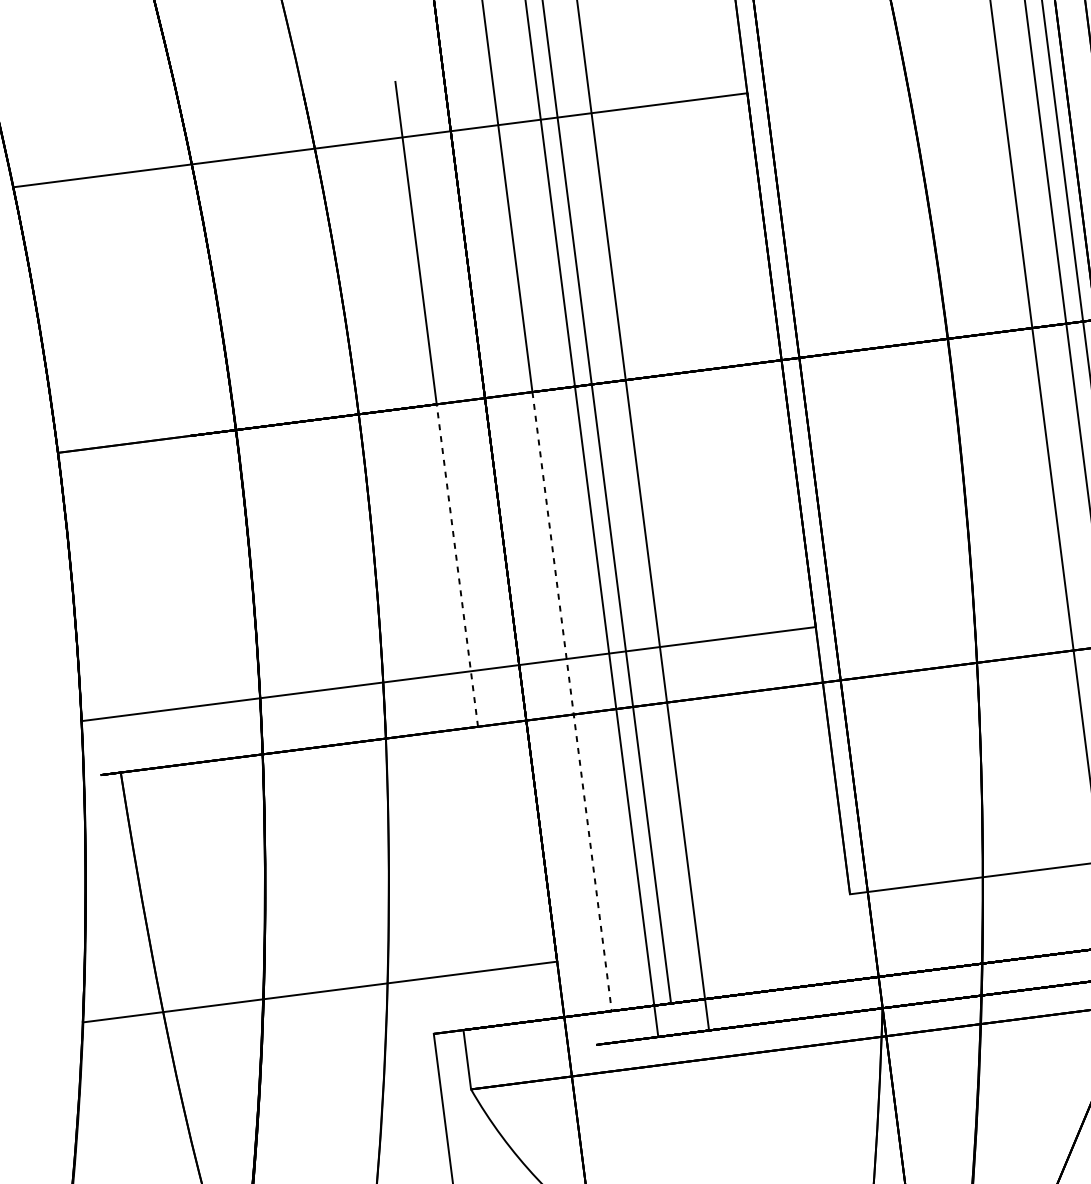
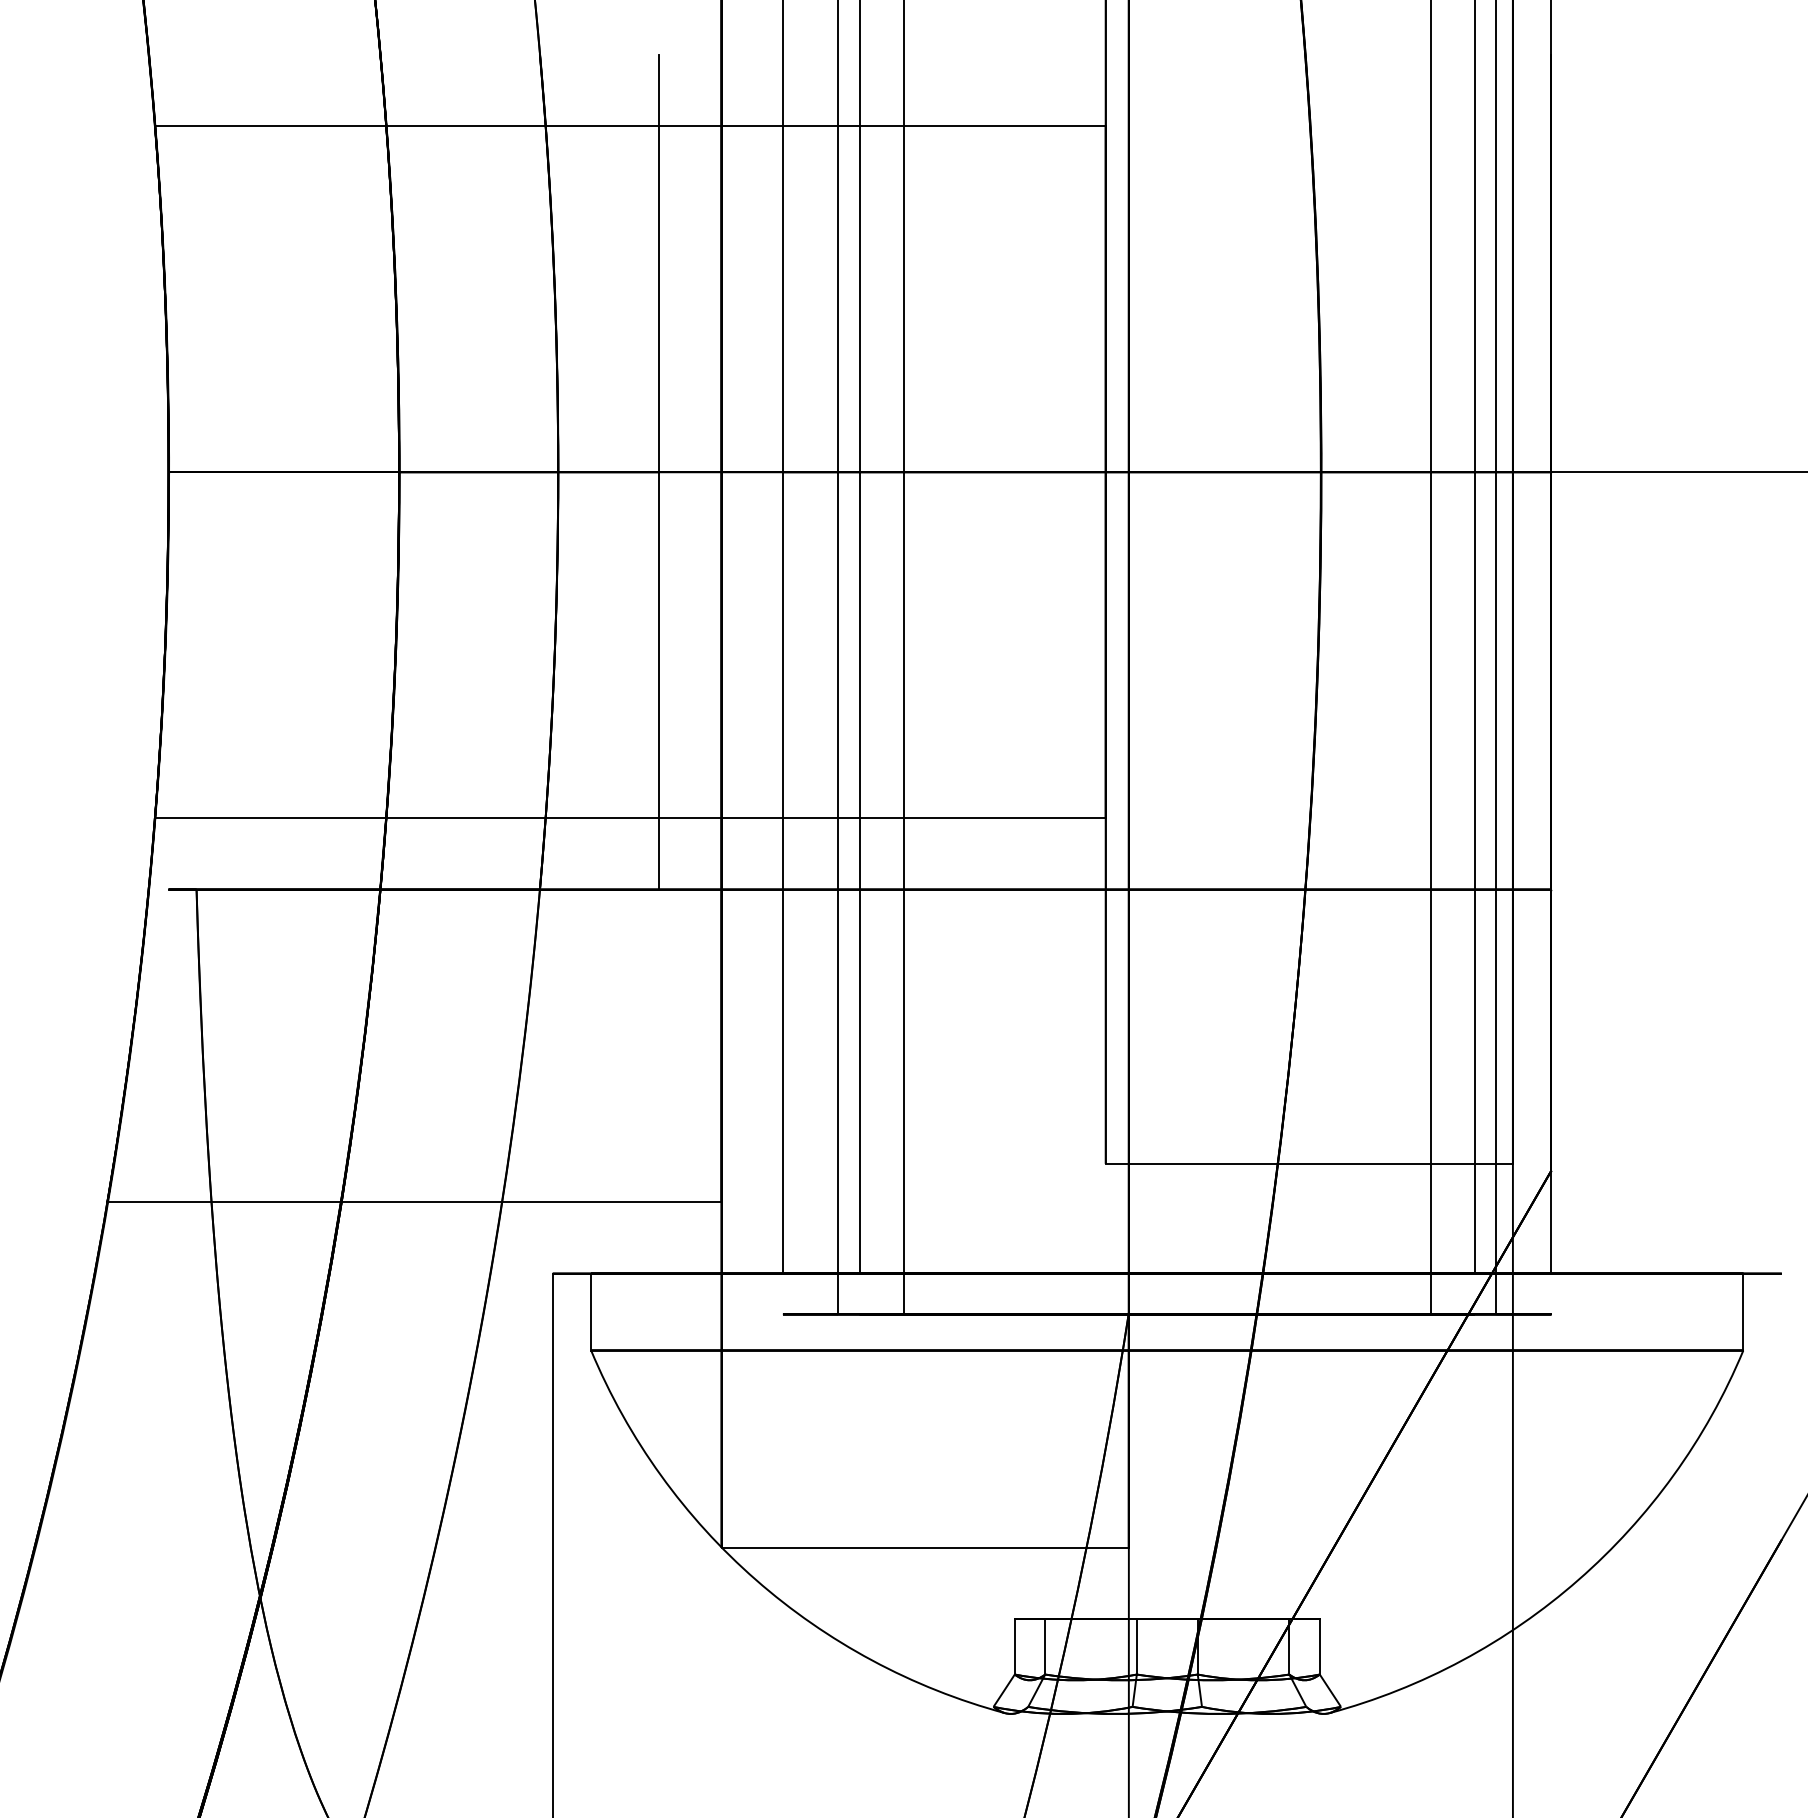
line: (457, 565) -> (659, 680), dashed -> solid
line: (572, 701) -> (783, 872), dashed -> solid

